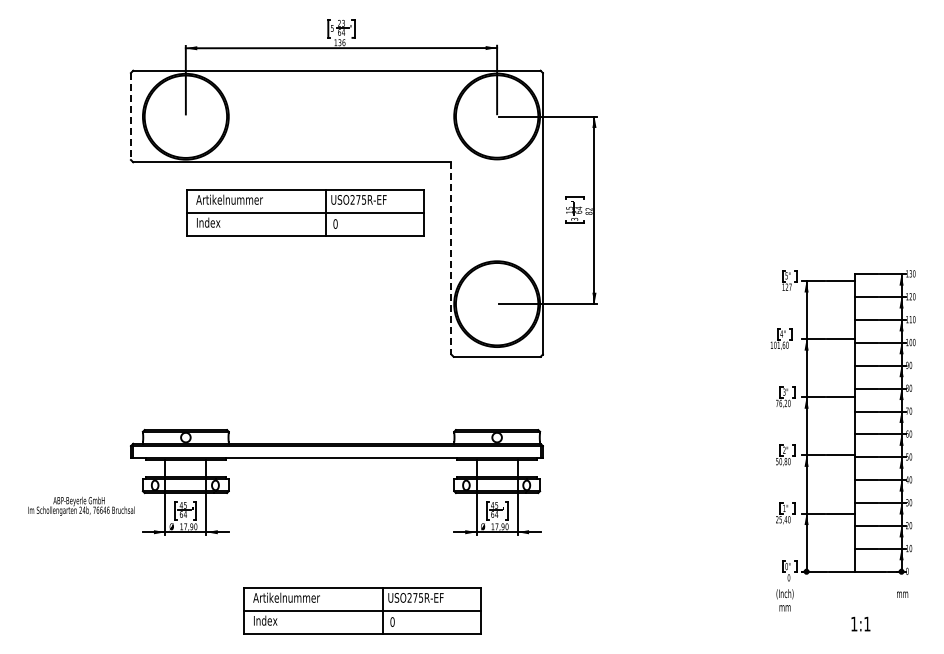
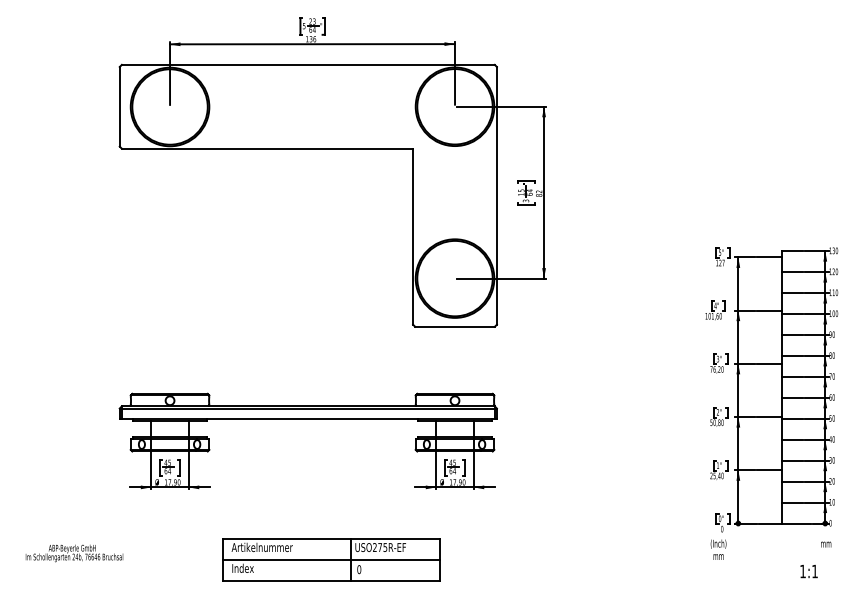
line: (130, 117) -> (119, 107), dashed -> solid
part: (305, 212) -> (279, 194), removed
line: (451, 258) -> (413, 236), dashed -> solid
text: (81, 505) -> (74, 552), moved
text: (860, 623) -> (808, 570), moved

